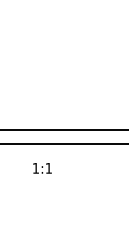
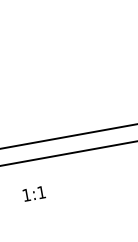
text: (42, 168) -> (34, 193), moved

